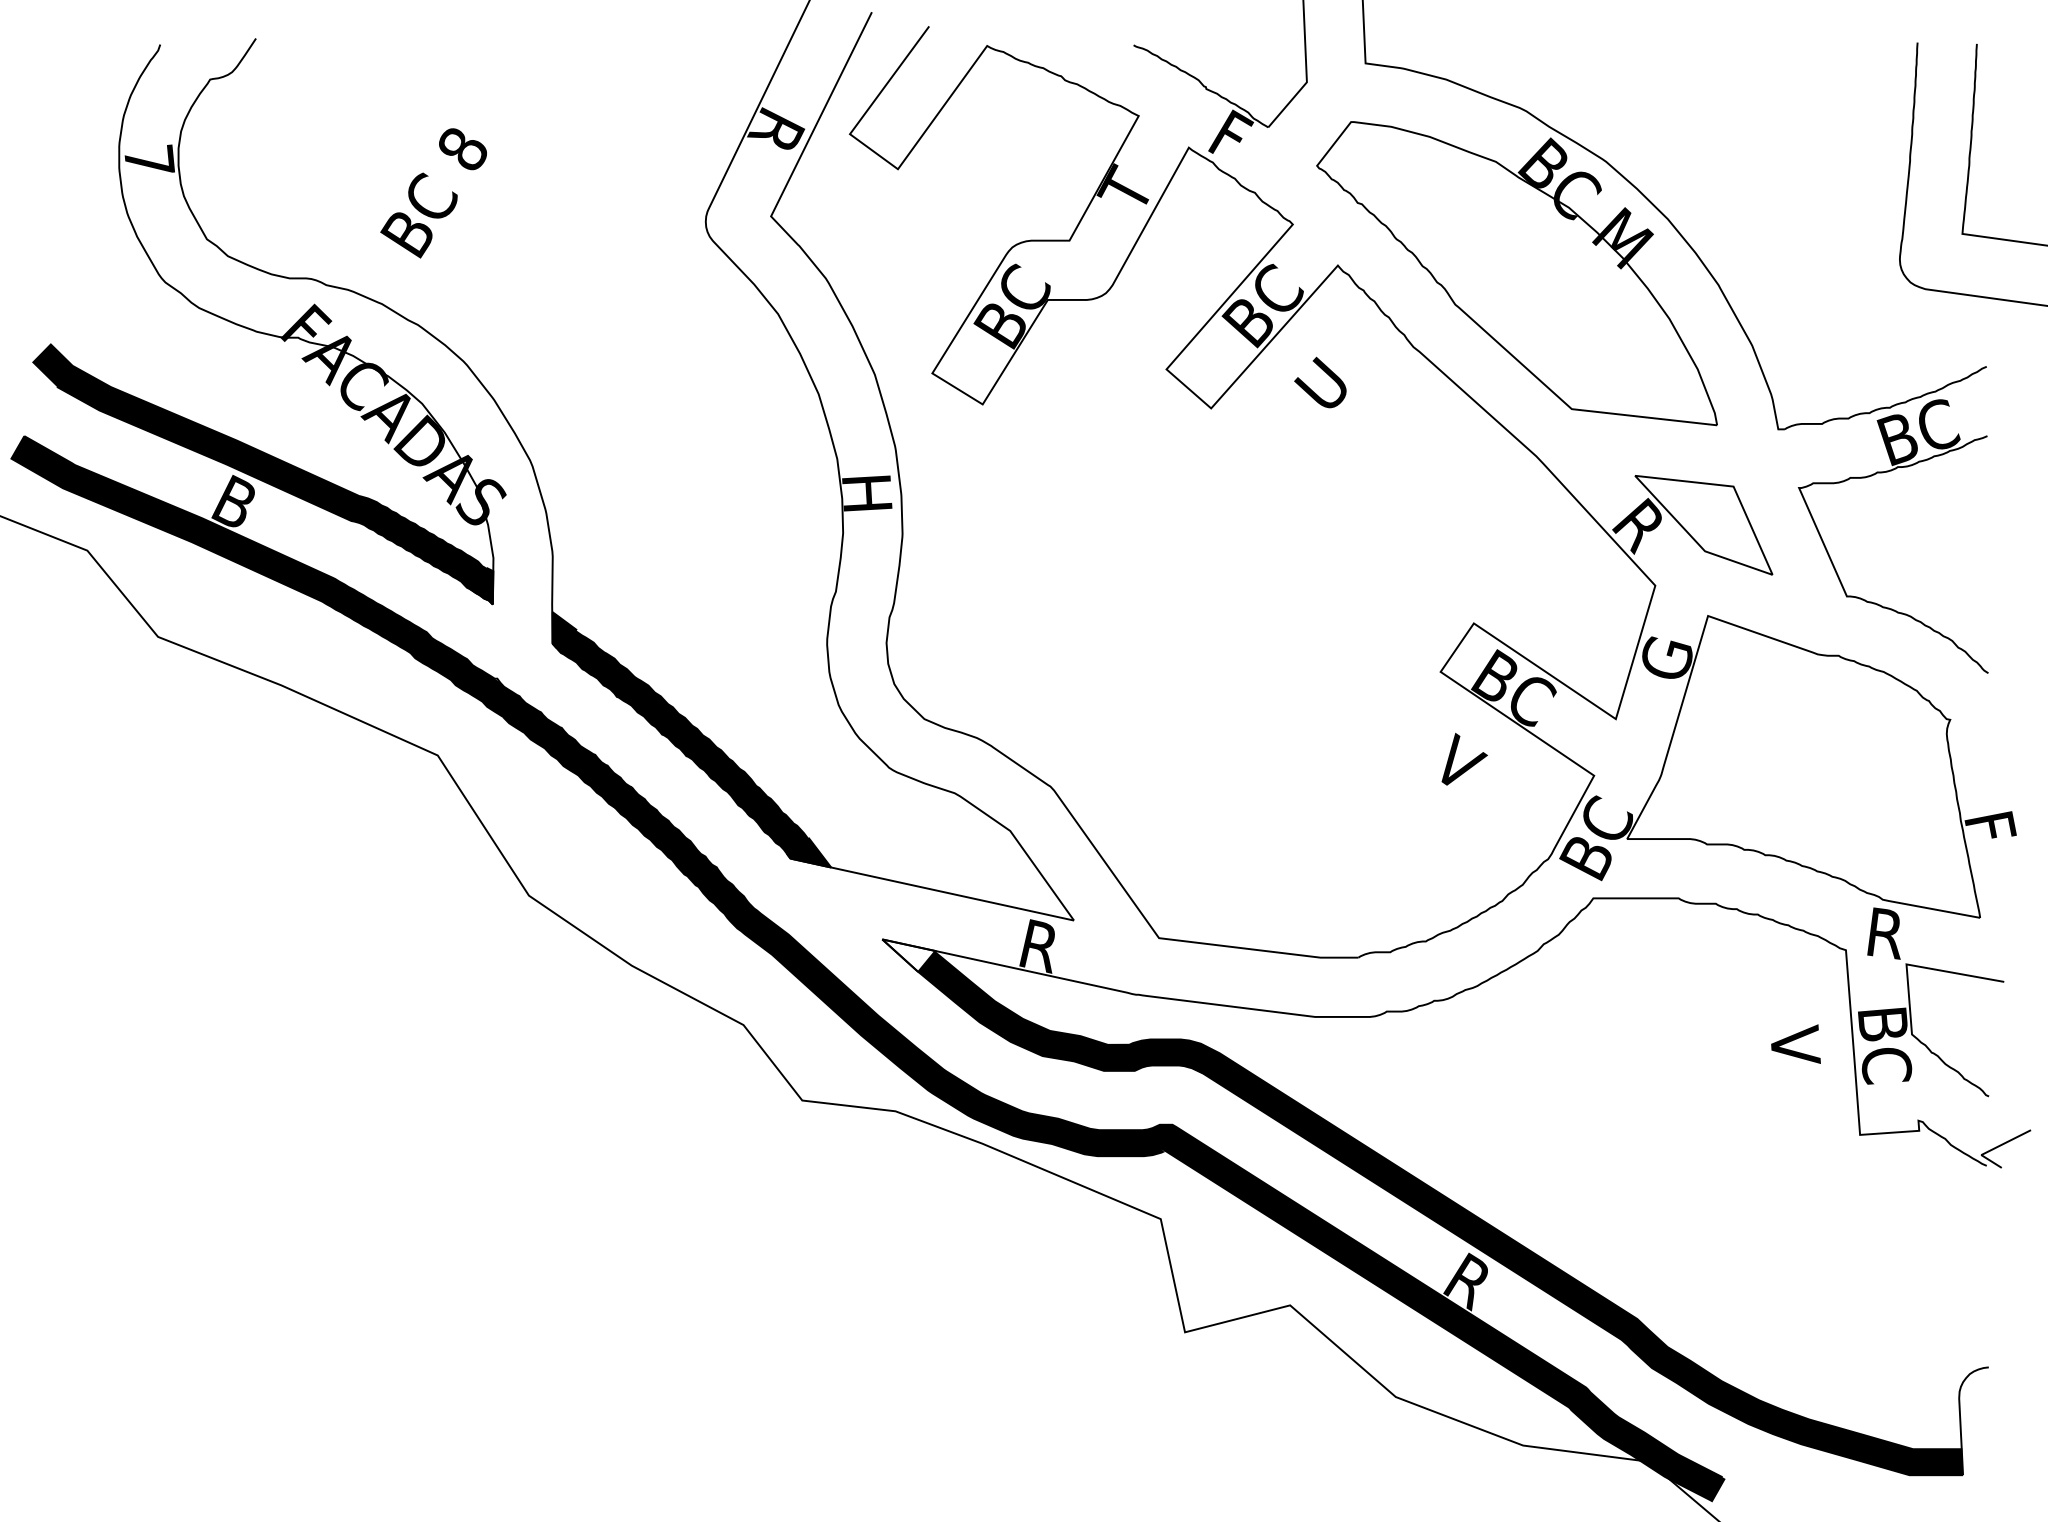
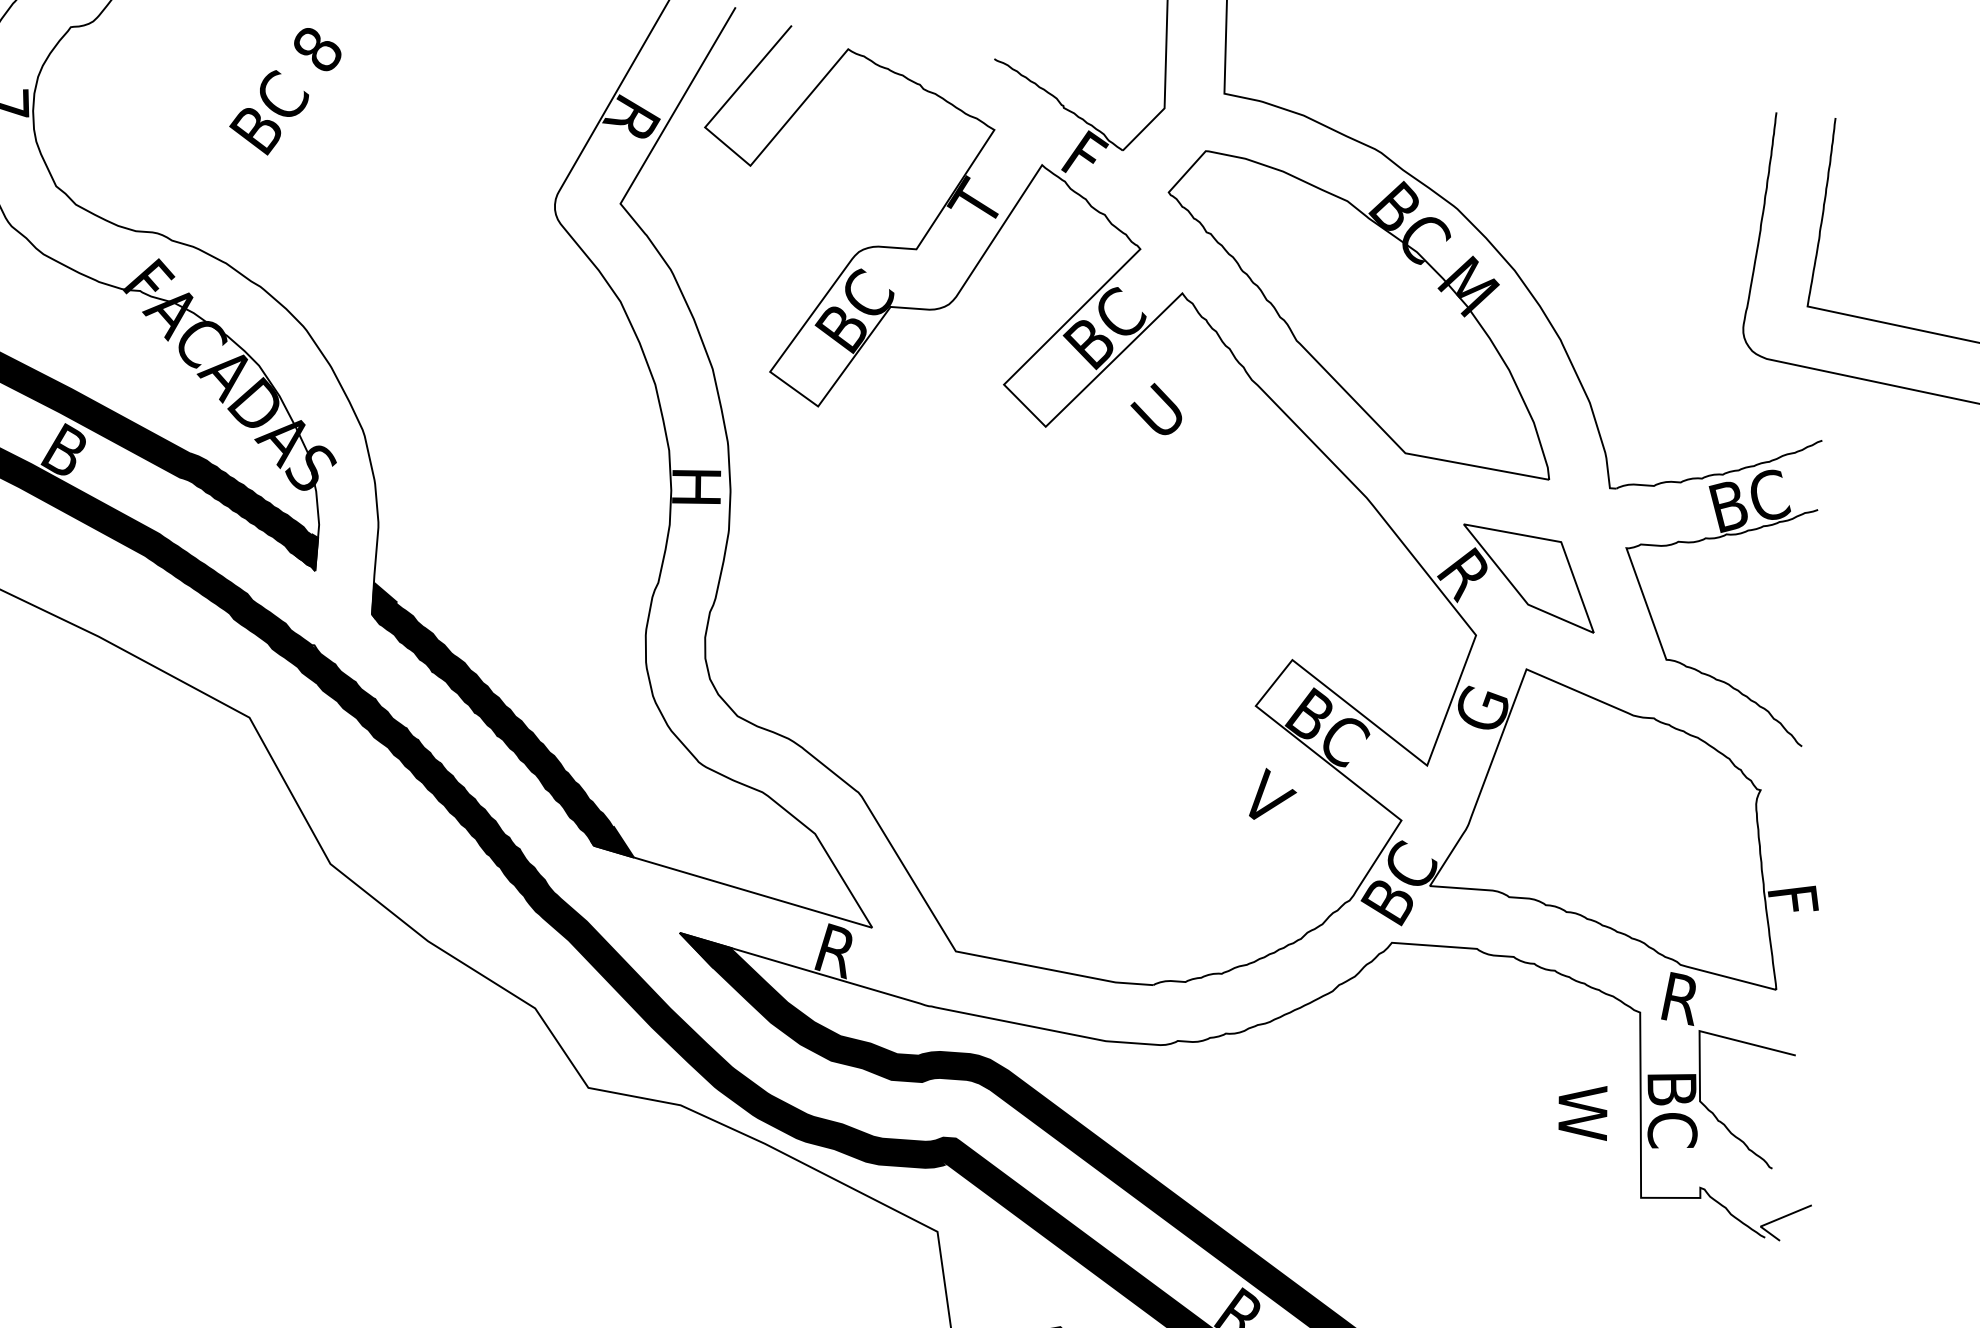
text: (433, 193) -> (285, 91), moved
fill: (908, 955) -> (704, 950), added
text: (1795, 1052) -> (1582, 1110), V -> W

